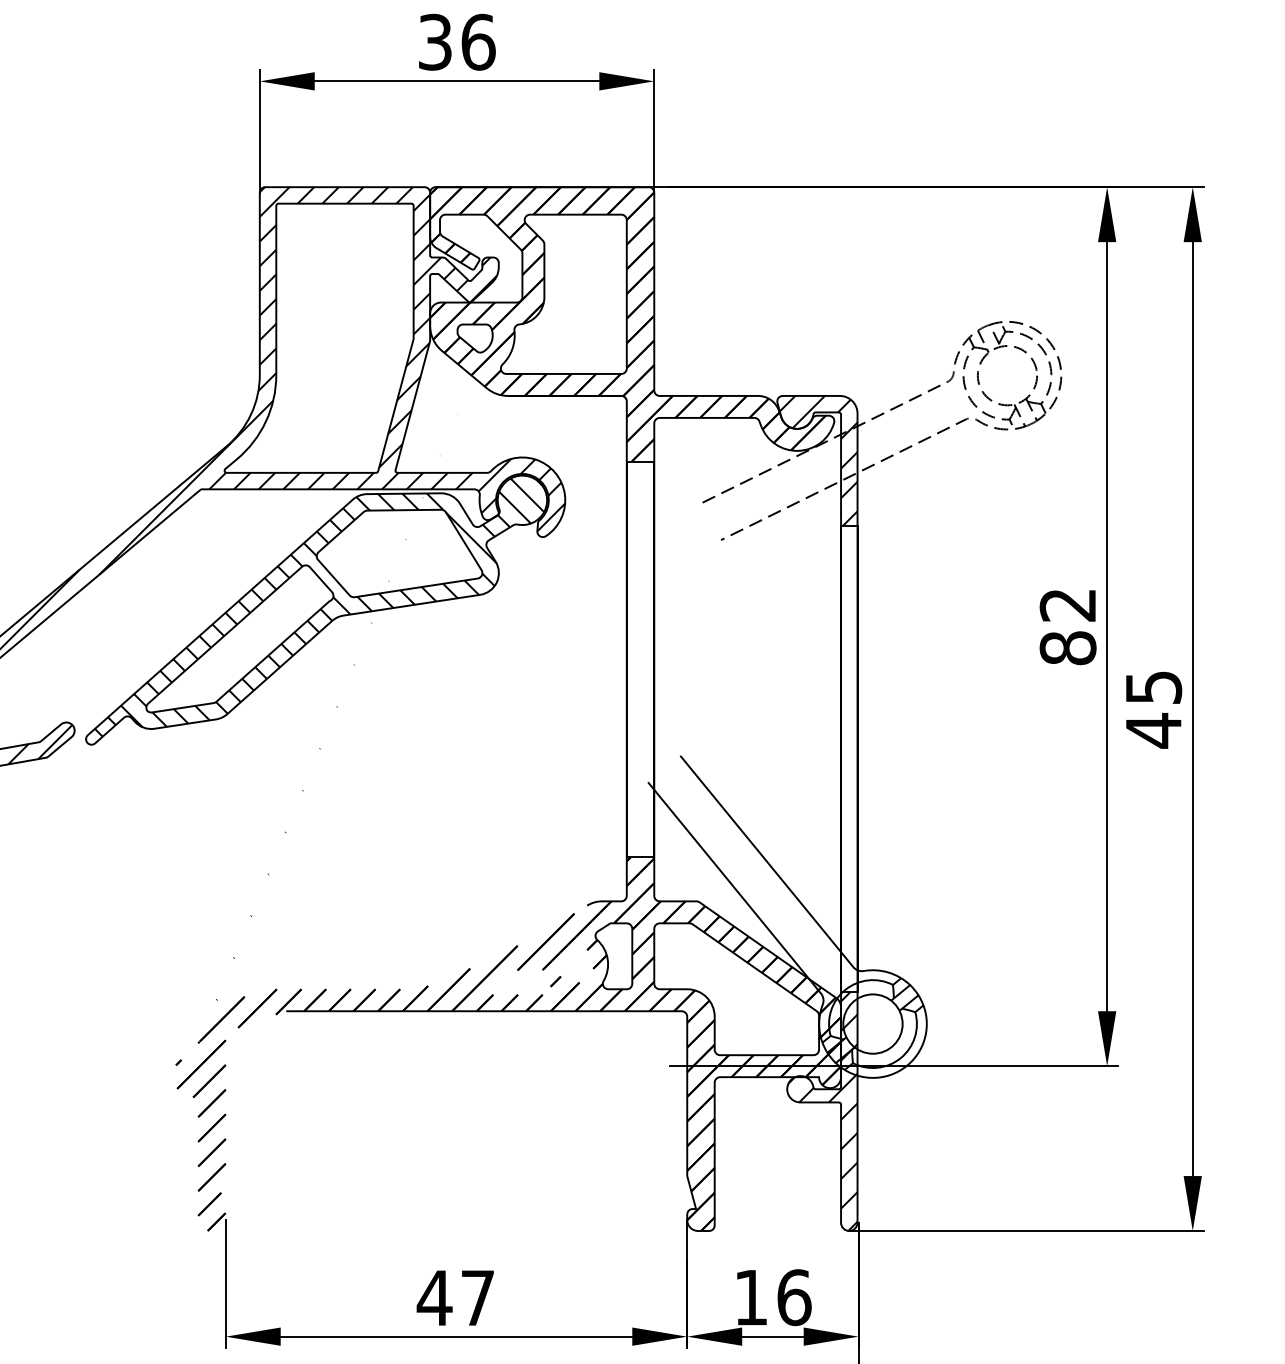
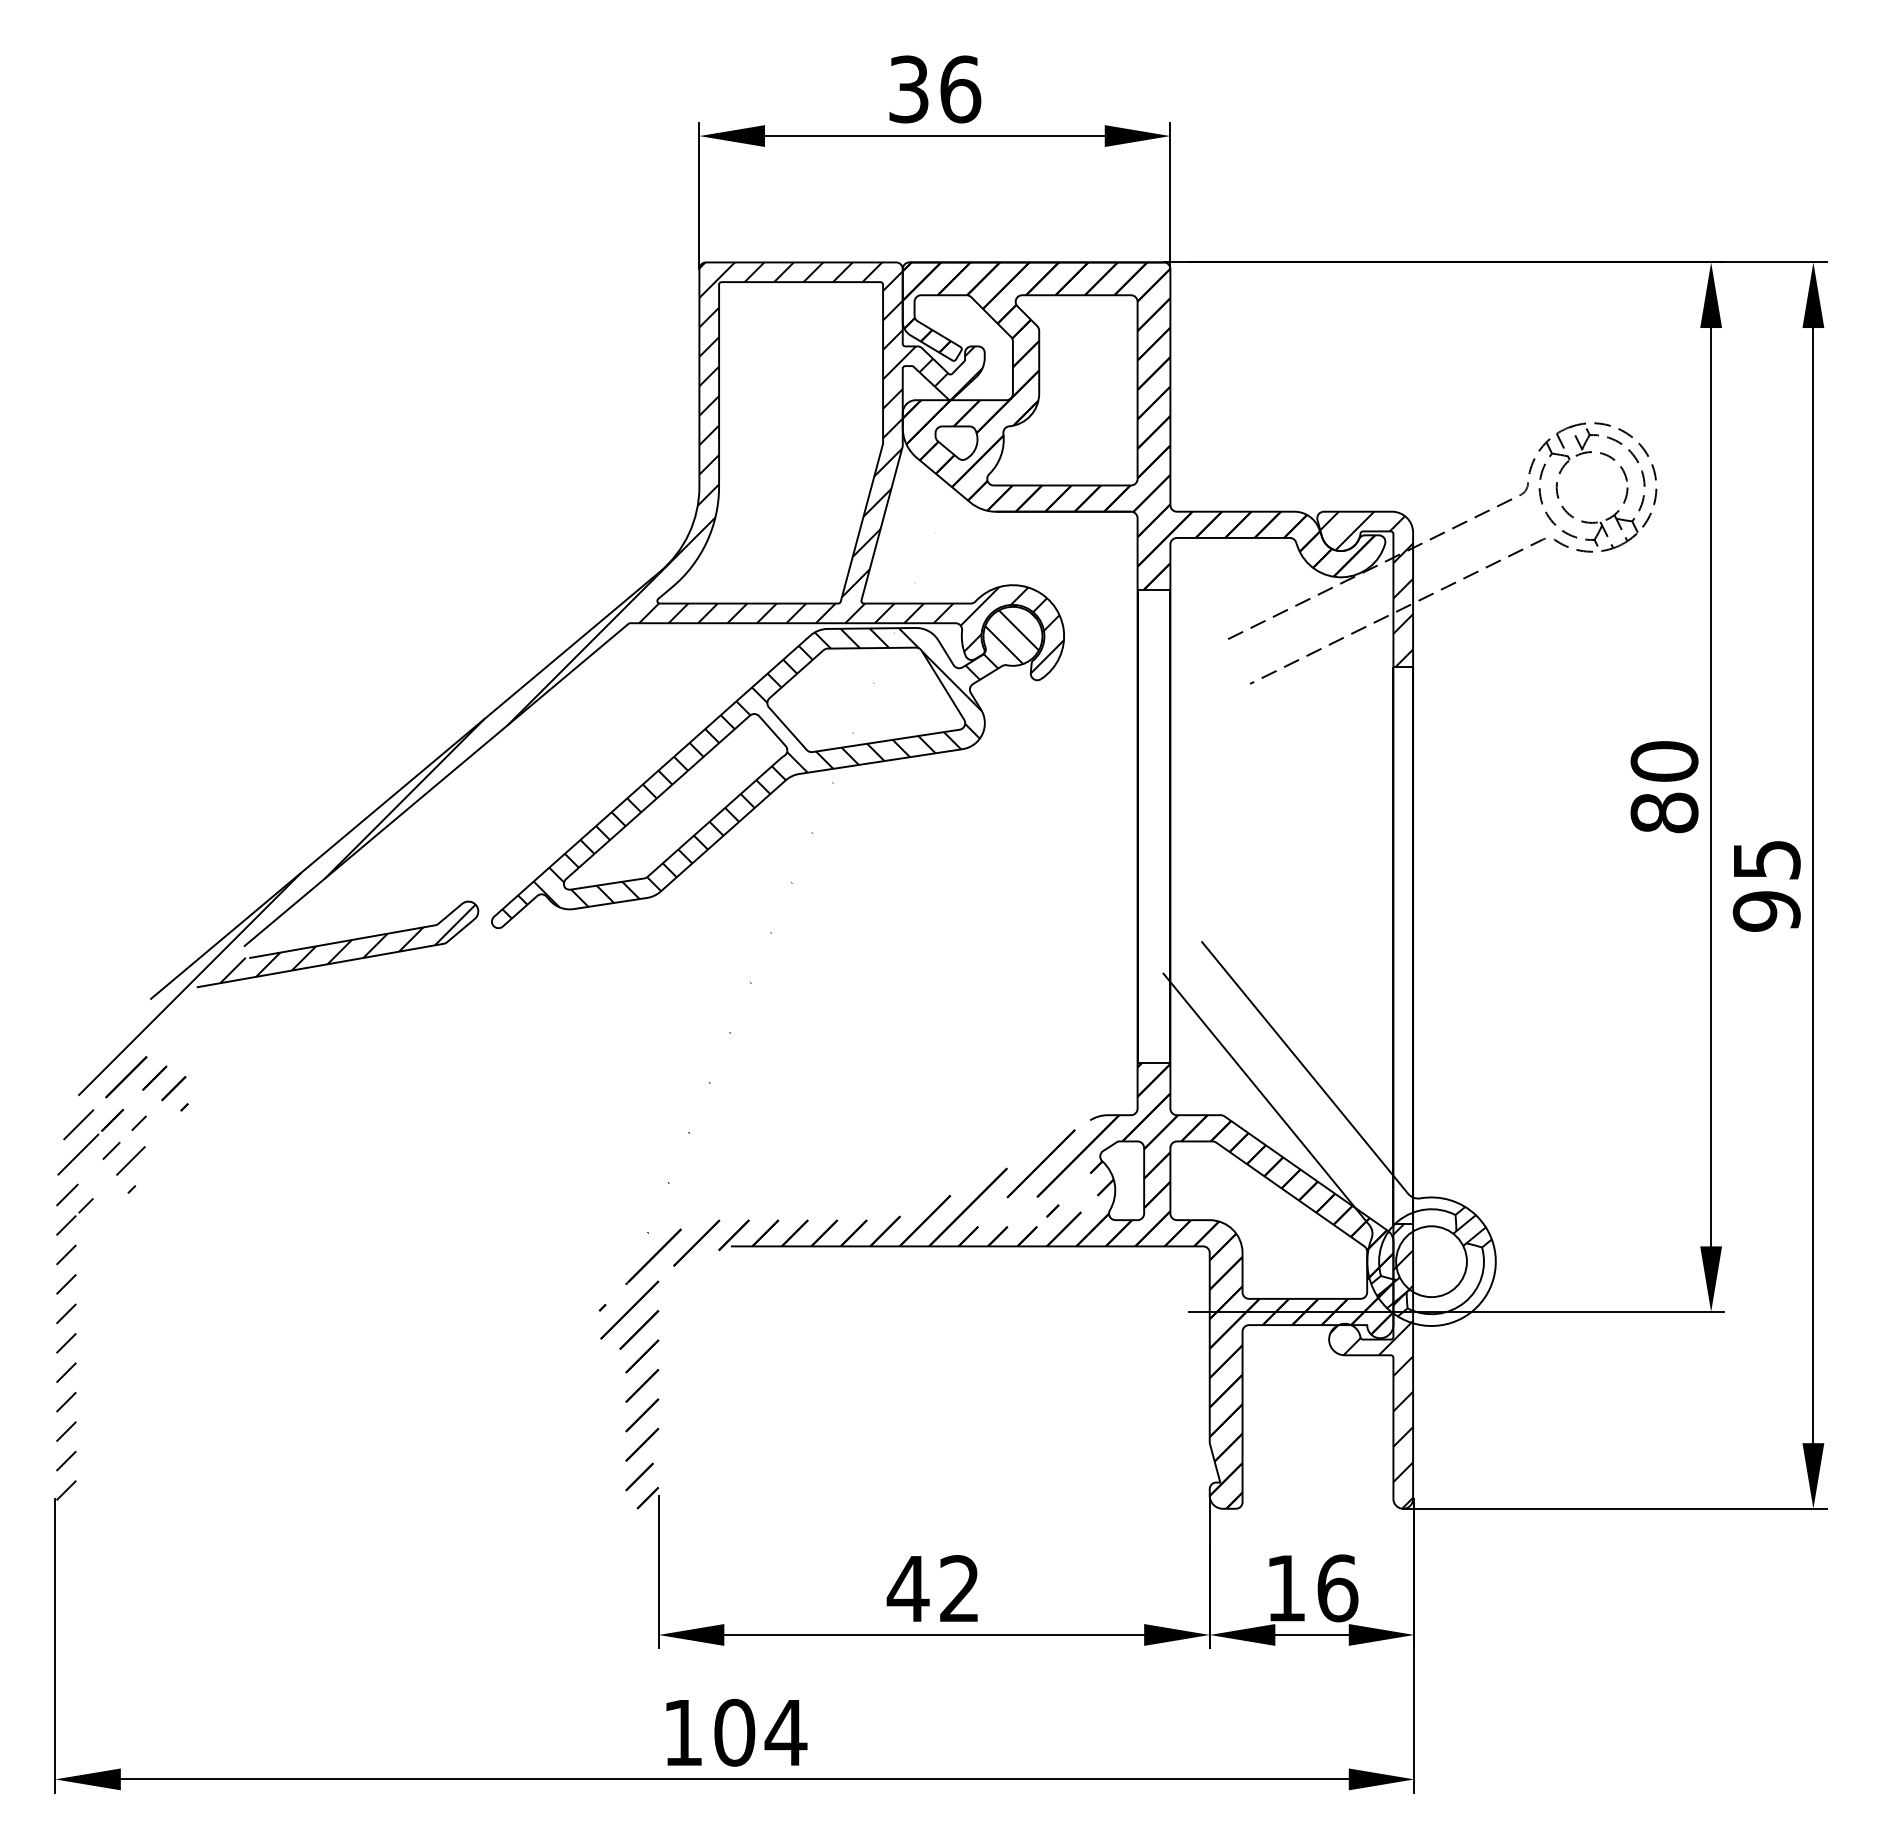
text: (1068, 605) -> (1664, 761), 82 -> 80
text: (1153, 730) -> (1766, 911), 45 -> 95
text: (477, 1297) -> (959, 1588), 47 -> 42

